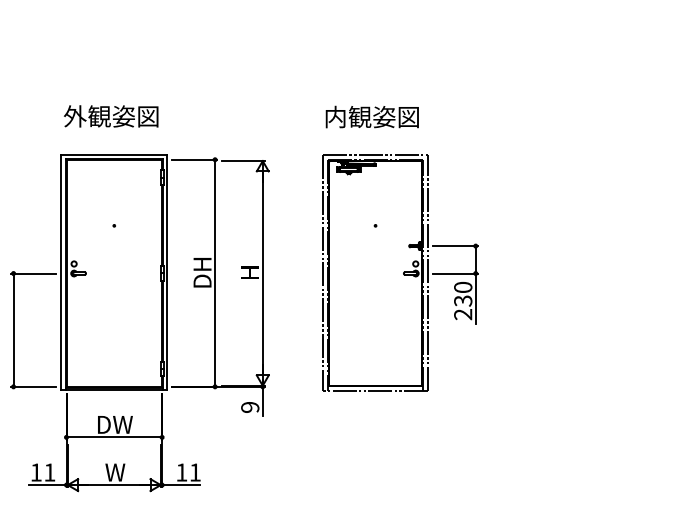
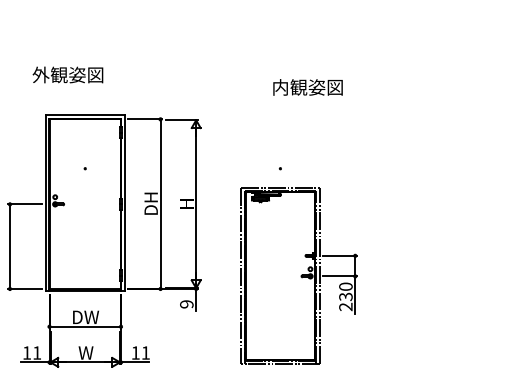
text: (110, 115) -> (67, 74), moved
text: (371, 117) -> (307, 87), moved
part: (399, 272) -> (298, 275), moved

